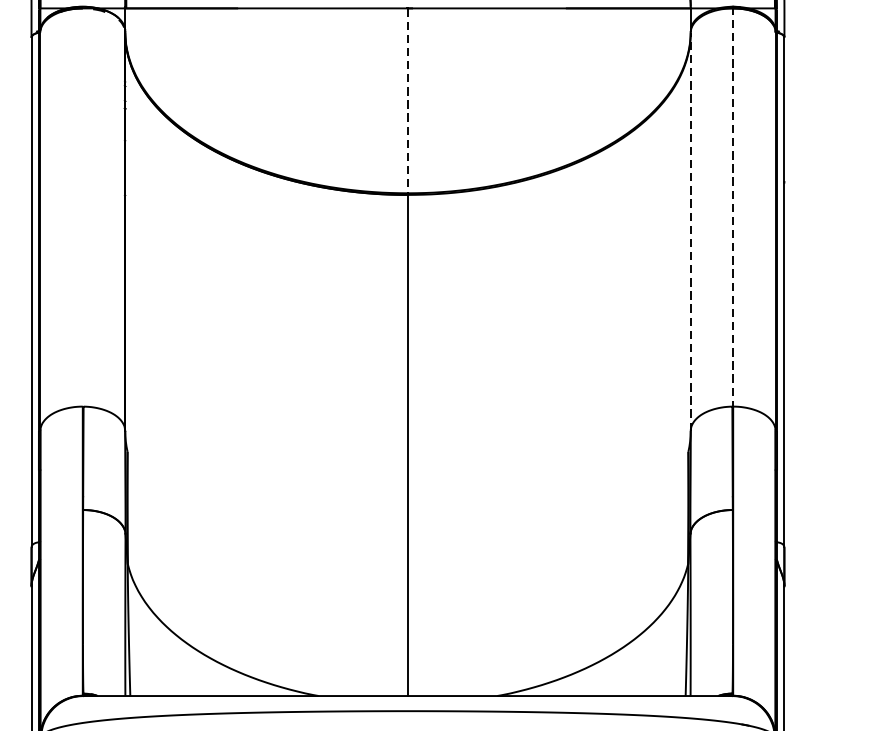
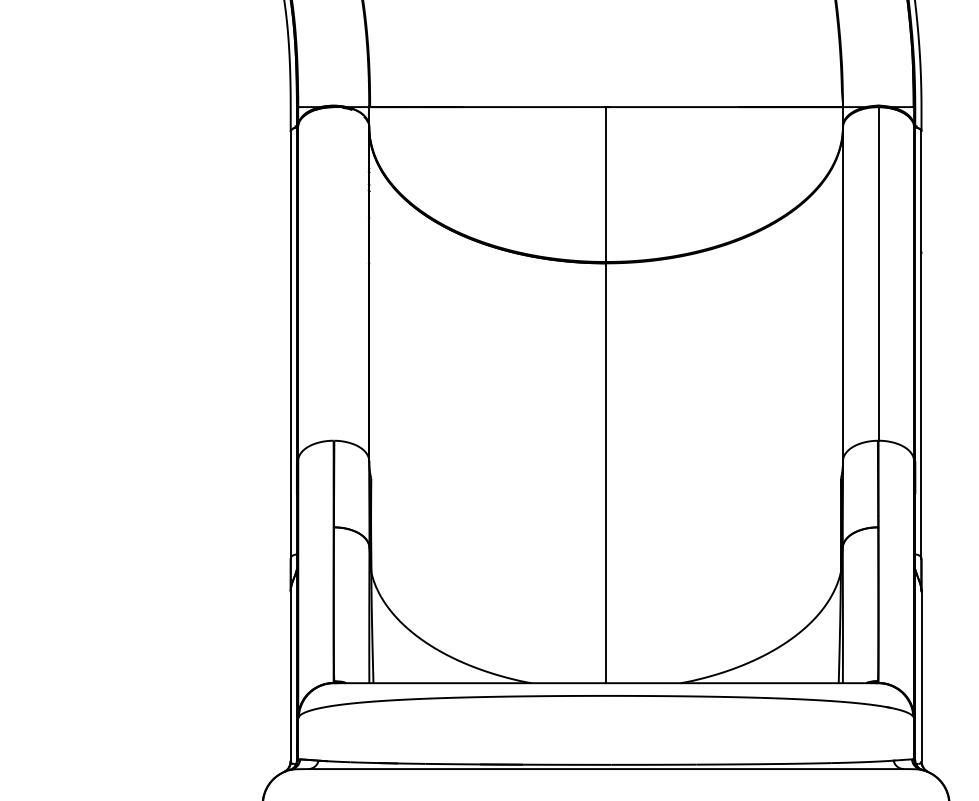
line: (408, 101) -> (606, 185), dashed -> solid
line: (733, 207) -> (878, 273), dashed -> solid
line: (691, 232) -> (843, 294), dashed -> solid

